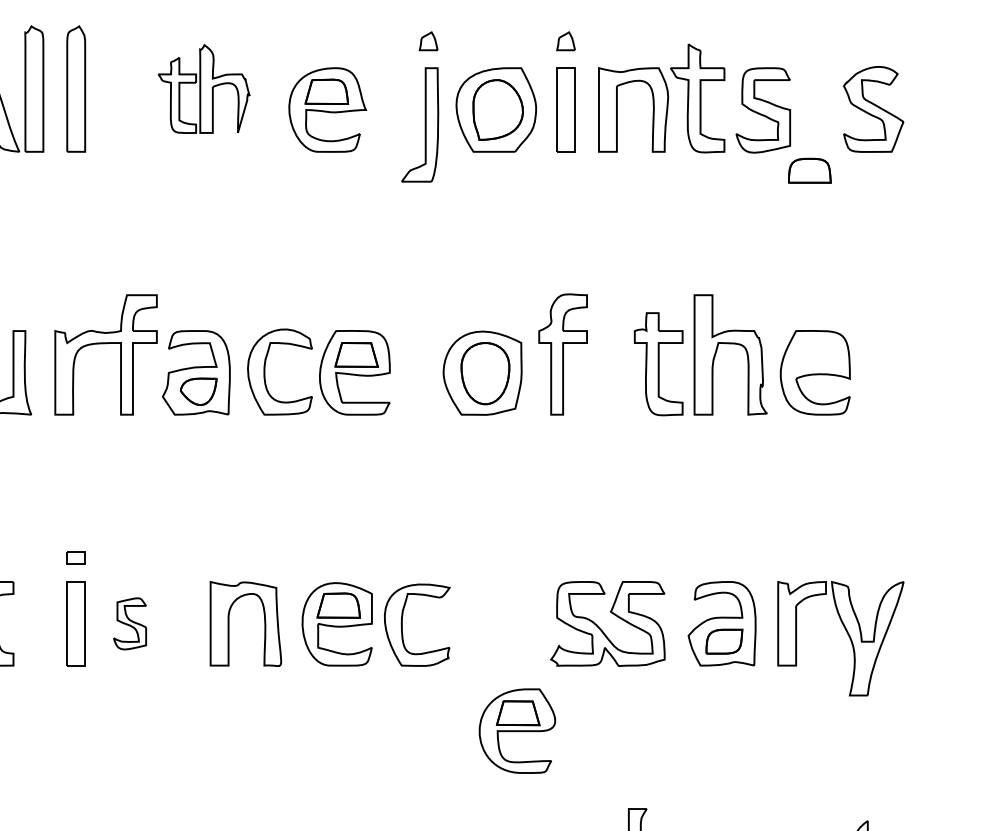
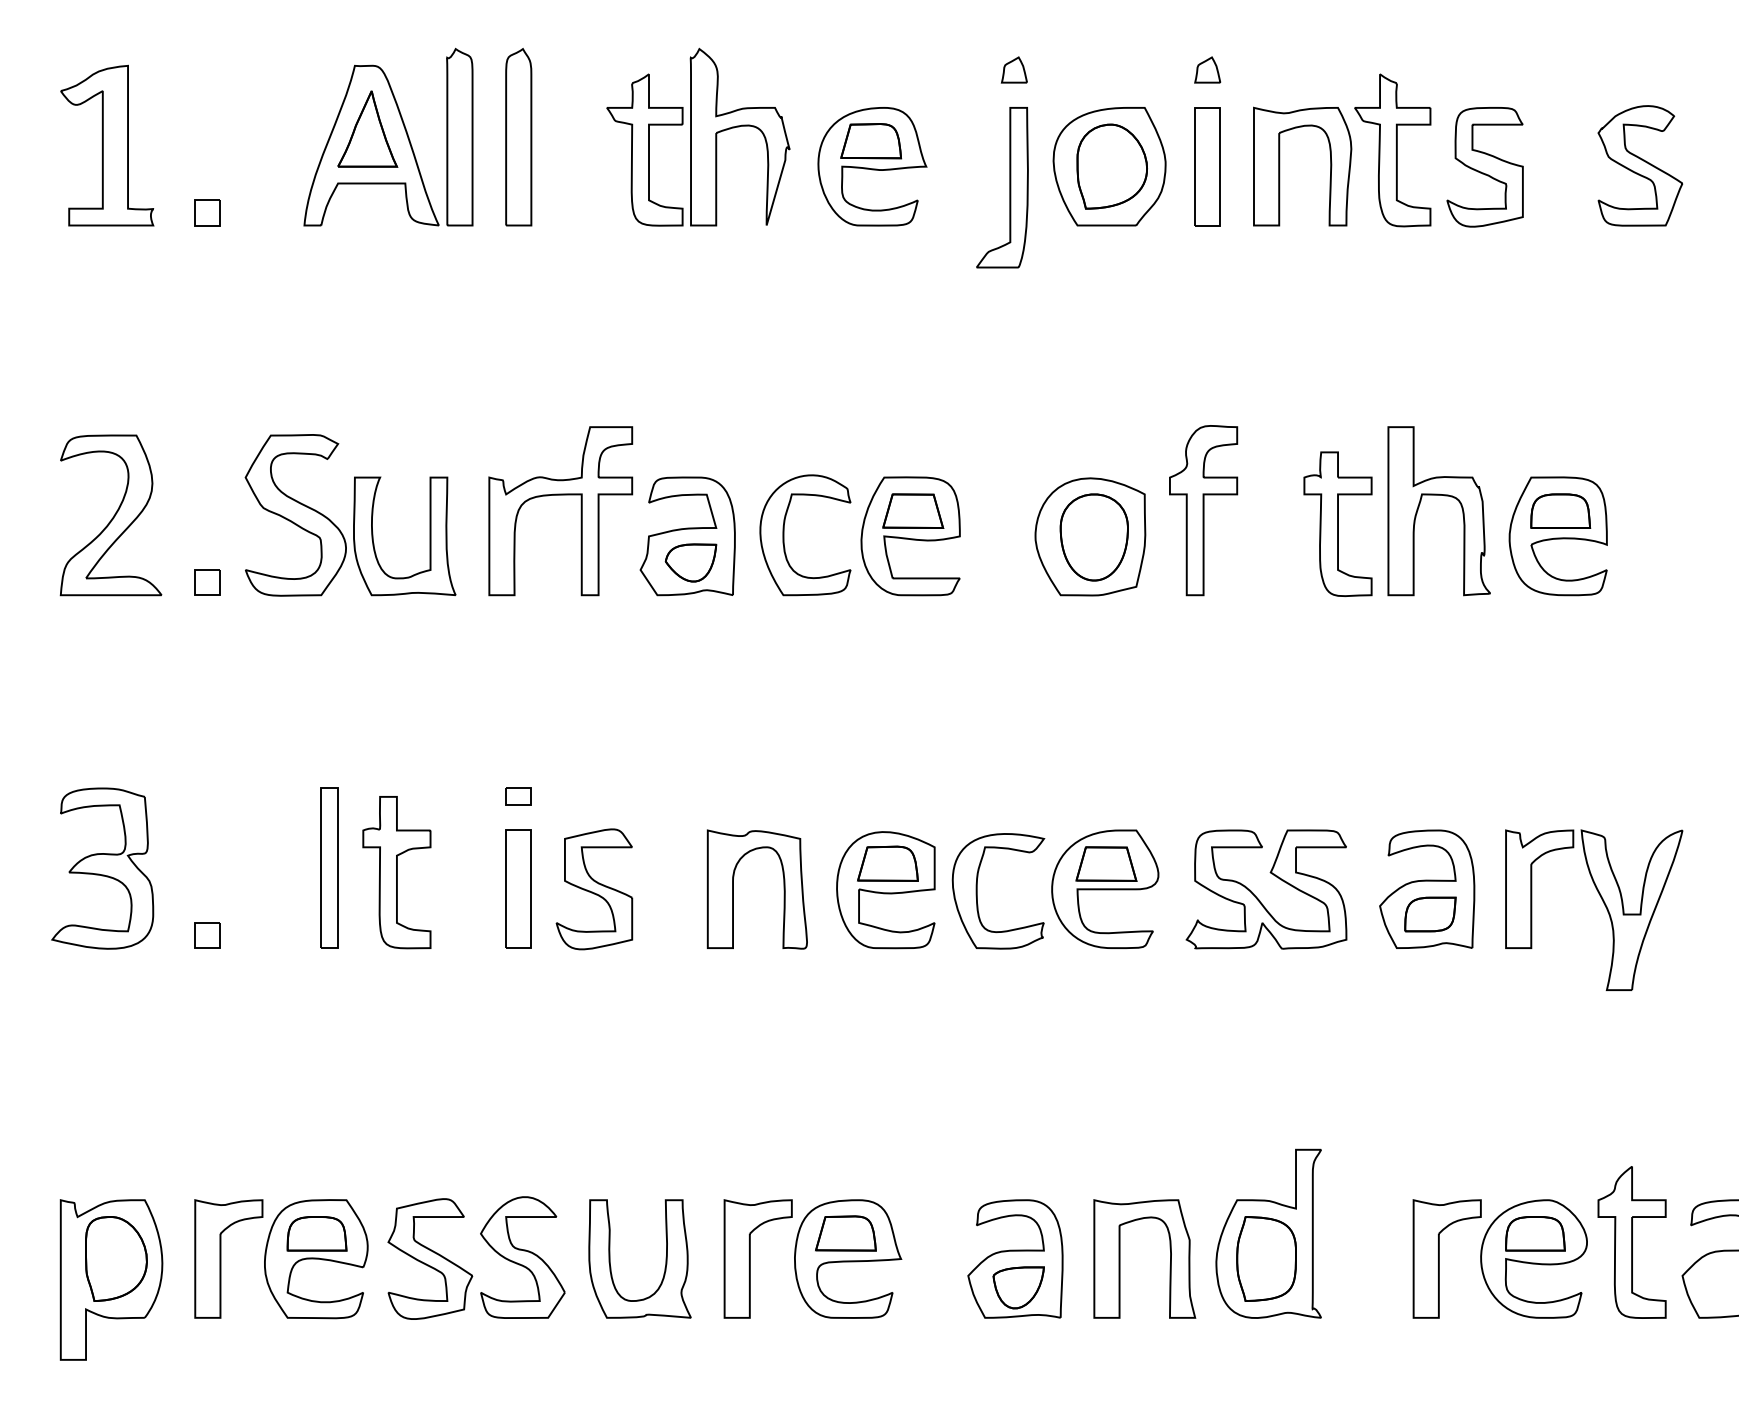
part: (204, 88) -> (698, 136), size x1.43
part: (809, 170) -> (1560, 510), moved
part: (130, 623) -> (594, 889), size x1.67
part: (517, 730) -> (1105, 888), moved

